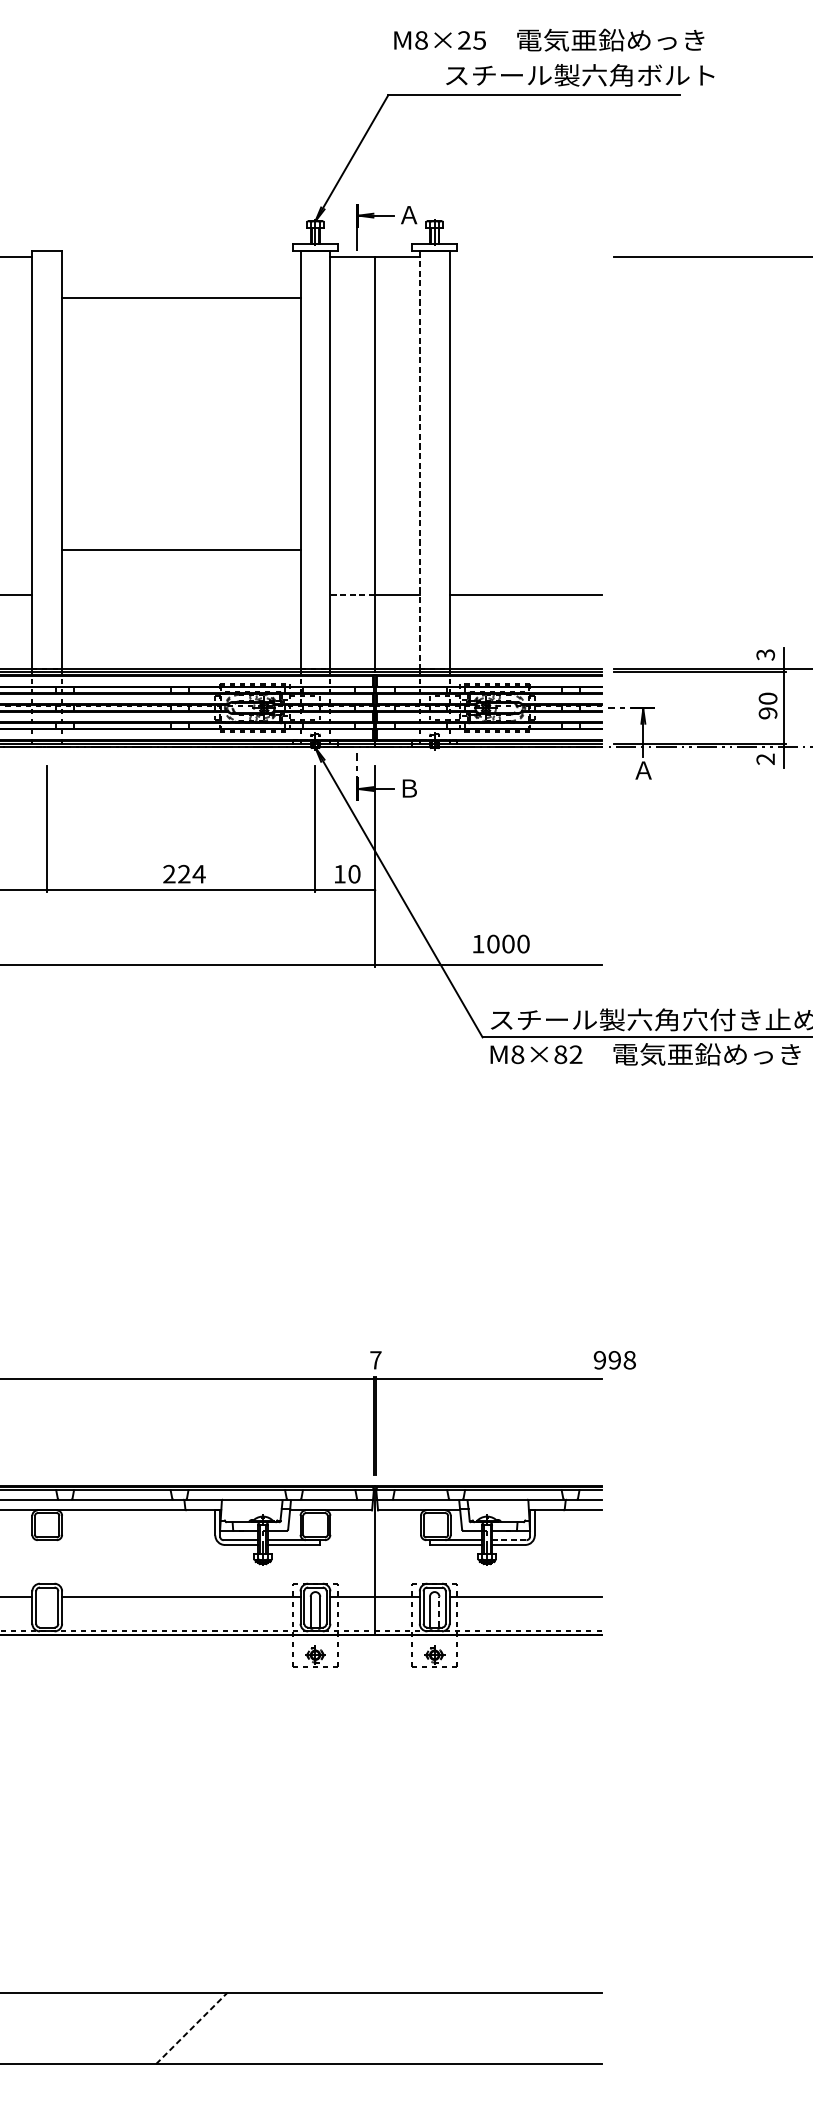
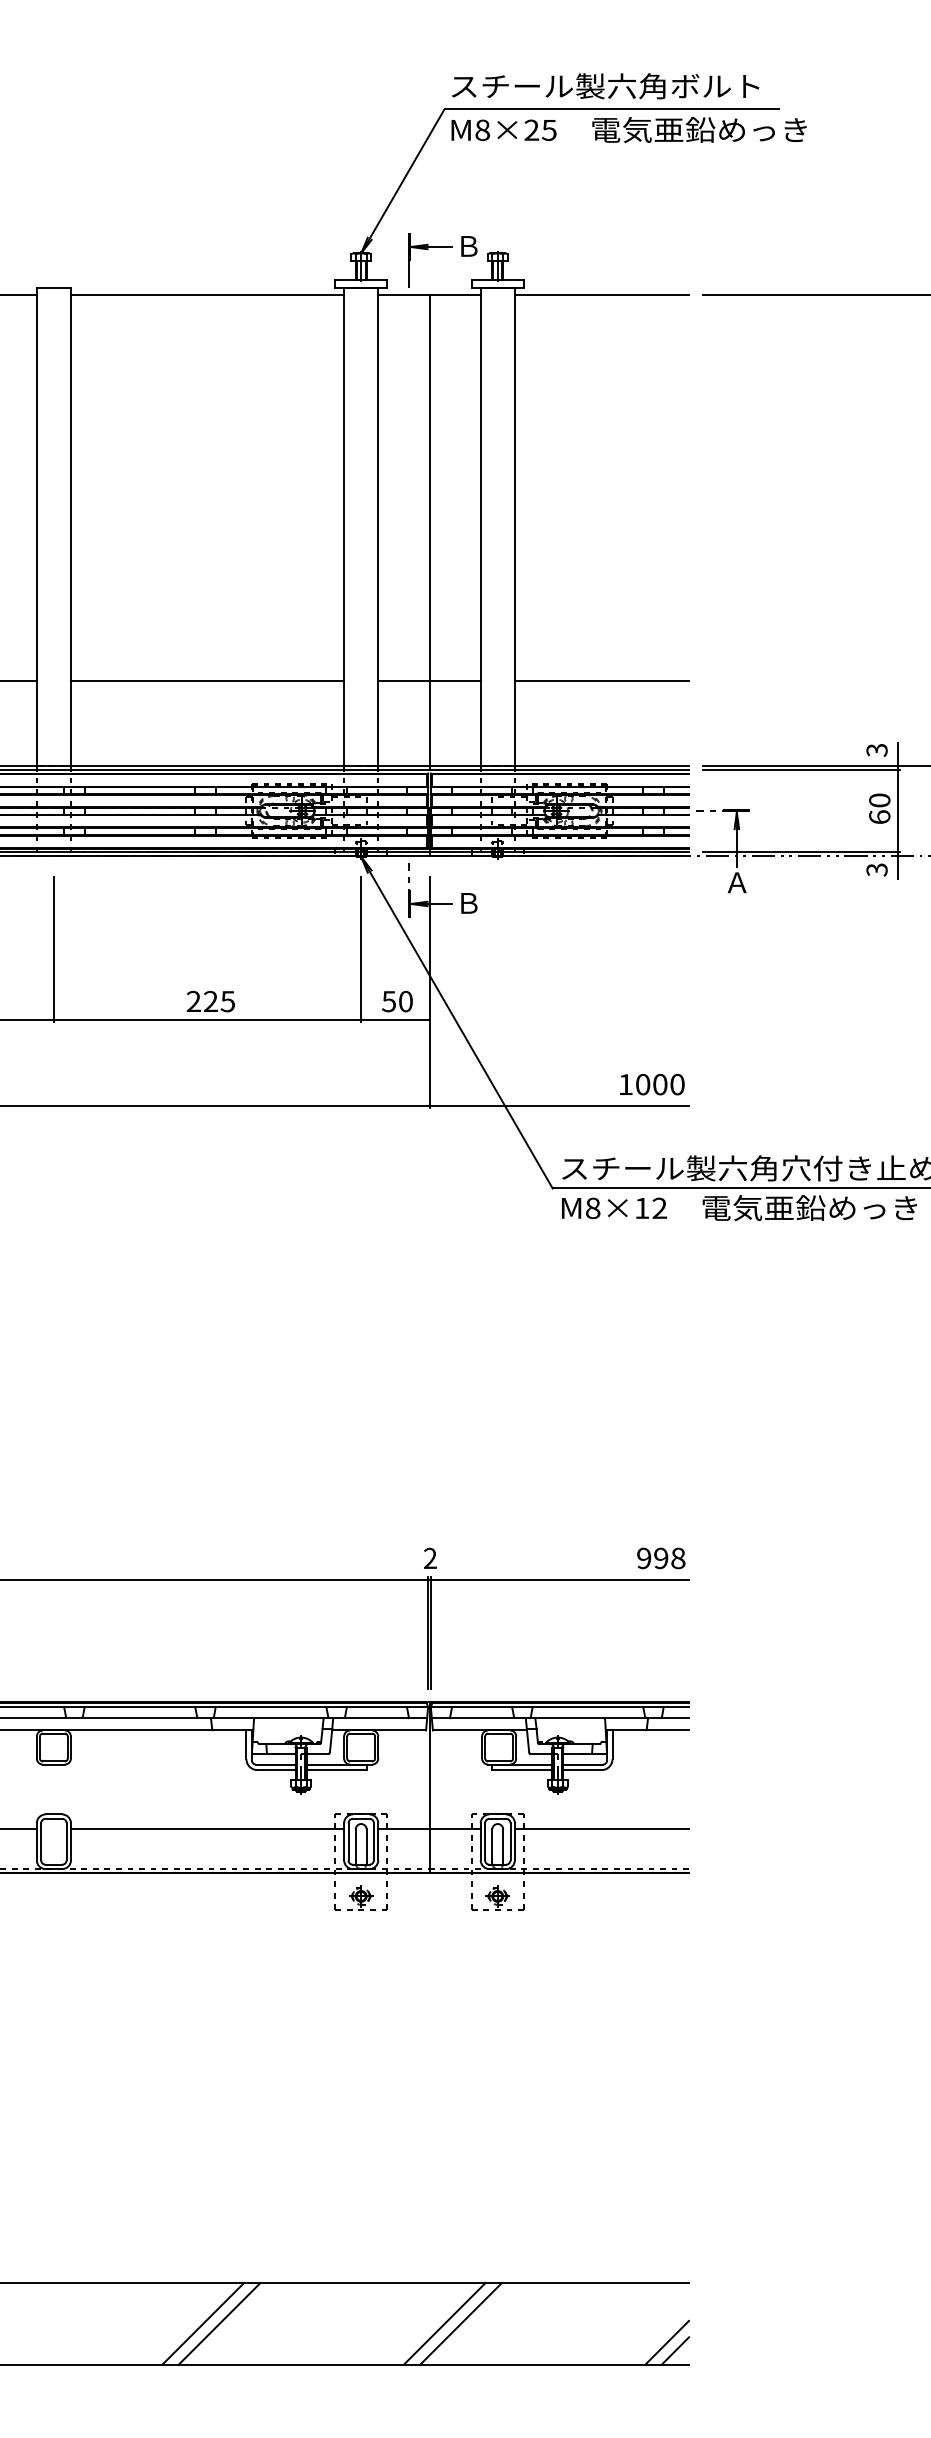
text: (548, 39) -> (628, 129), moved
text: (580, 75) -> (605, 86), moved
text: (409, 215) -> (468, 246), Ａ -> Ｂ
line: (525, 257) -> (601, 294), added
line: (181, 298) -> (207, 294), moved
line: (419, 460) -> (480, 527), dashed -> solid
line: (181, 550) -> (207, 681), moved
line: (352, 594) -> (403, 681), dashed -> solid
text: (767, 713) -> (879, 817), 90 -> 60
text: (766, 758) -> (877, 869), 2 -> 3
text: (198, 874) -> (227, 1001), 224 -> 225
text: (339, 874) -> (388, 1001), 10 -> 50
text: (501, 943) -> (652, 1084), moved
text: (560, 1054) -> (642, 1208), M8×82 -> M8×12
text: (375, 1359) -> (430, 1557), 7 -> 2
text: (615, 1360) -> (661, 1558), moved
line: (509, 1540) -> (583, 1764), dashed -> solid
line: (439, 1611) -> (503, 1846), dashed -> solid
line: (177, 2028) -> (203, 2323), added
line: (191, 2028) -> (219, 2323), dashed -> solid
line: (388, 2028) -> (444, 2323), added
line: (403, 2028) -> (461, 2323), added
line: (582, 2044) -> (667, 2342), added
line: (589, 2051) -> (675, 2350), added

